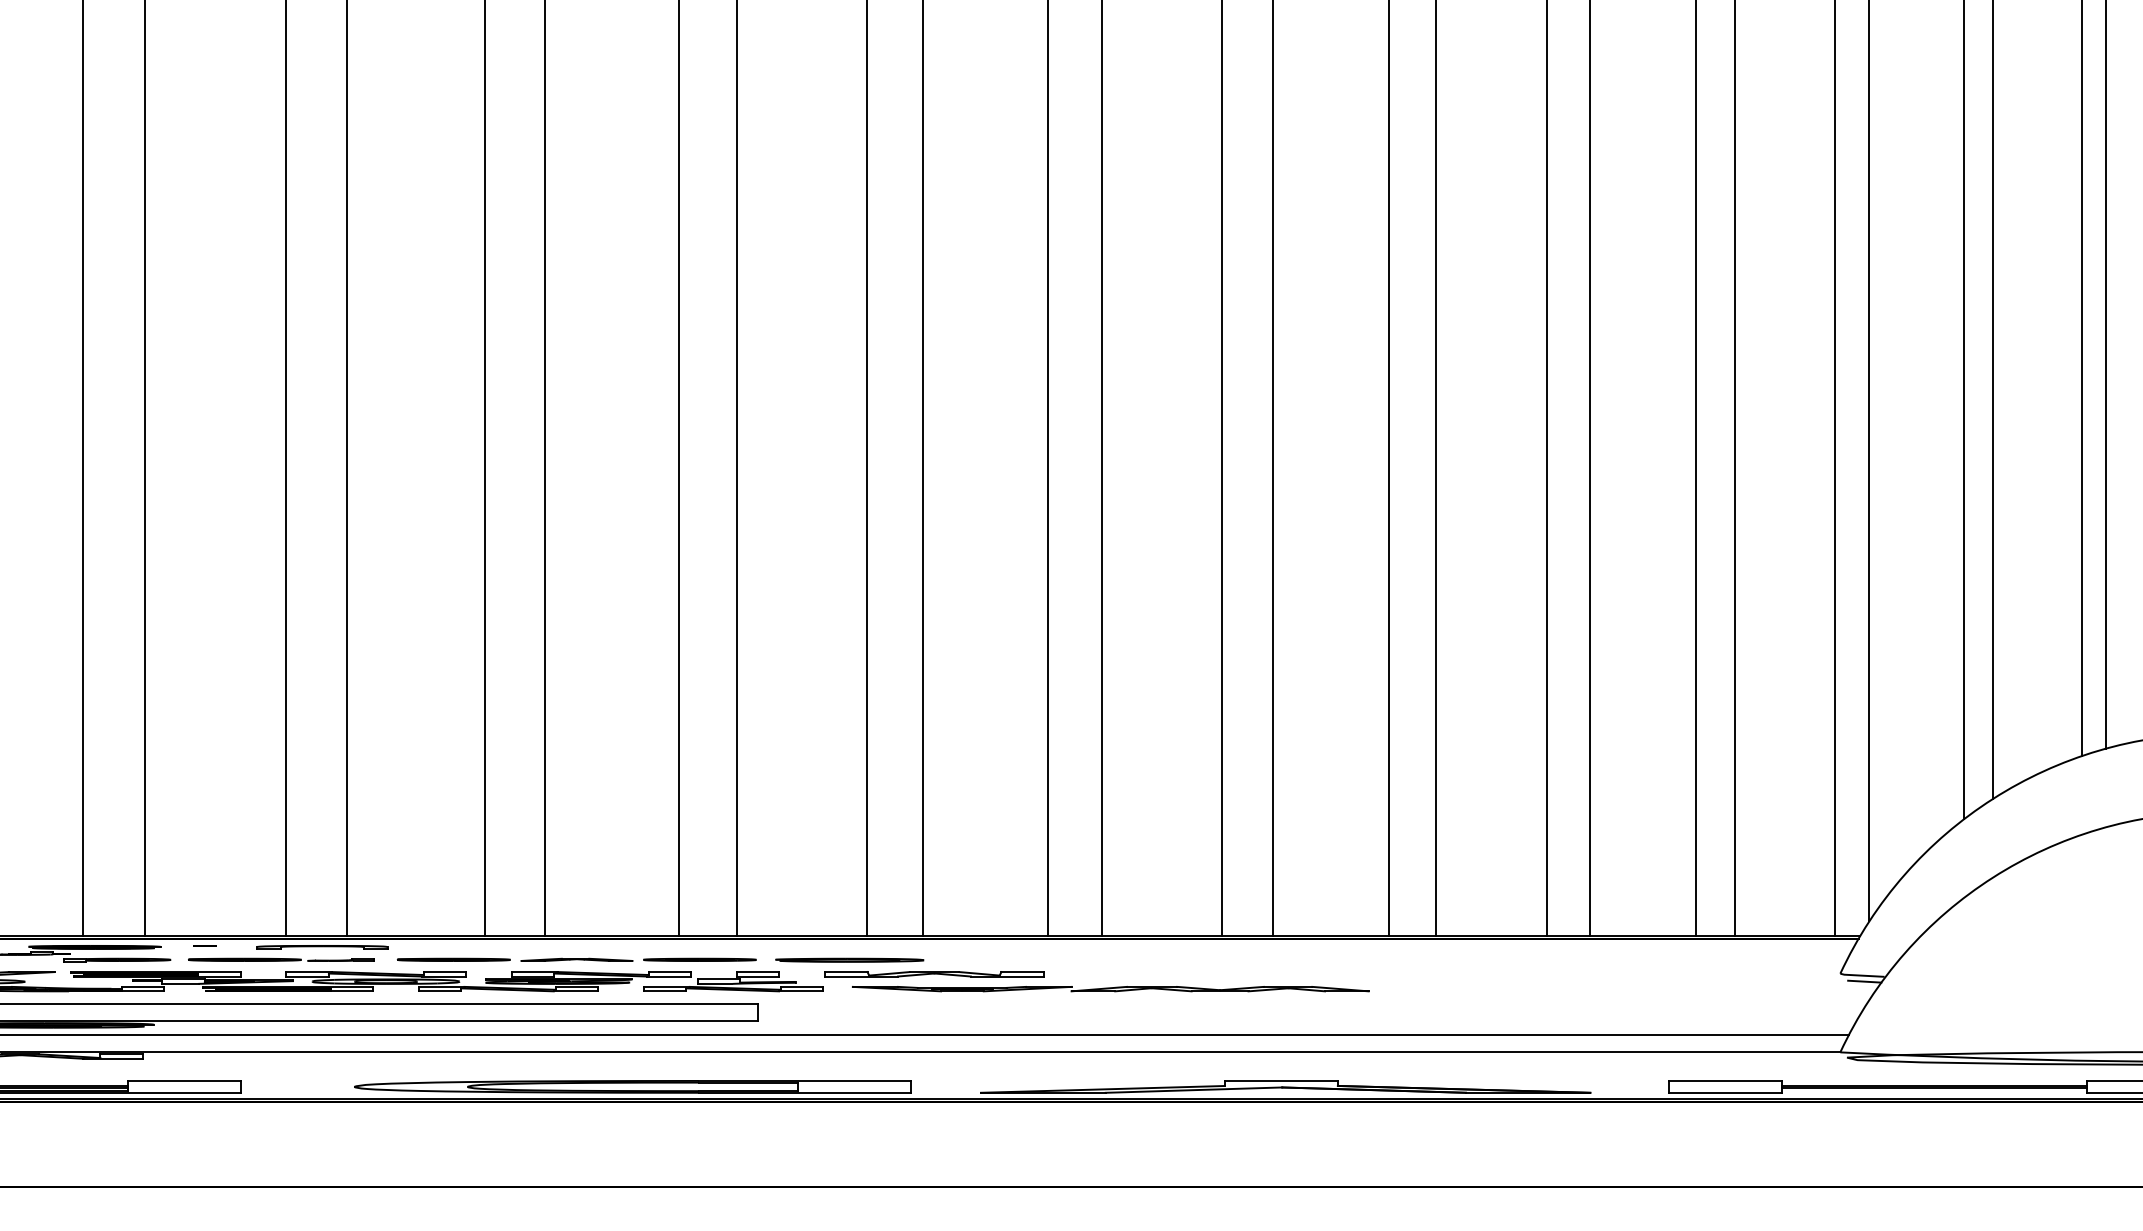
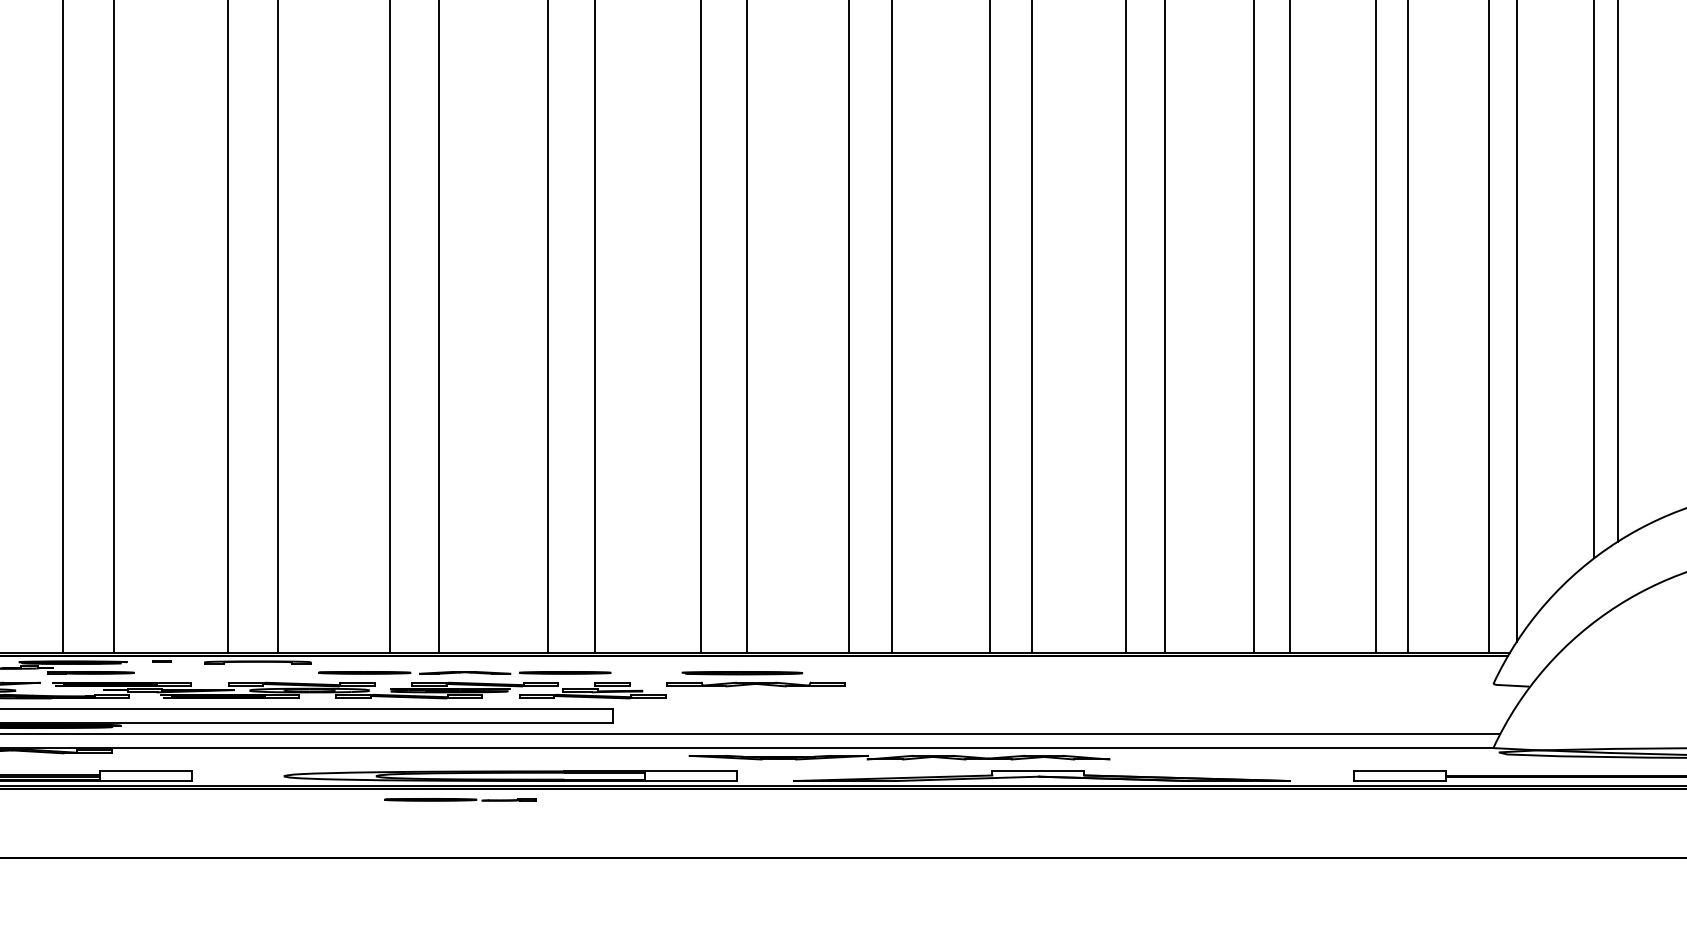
line: (281, 959) -> (460, 799), moved
part: (849, 959) -> (742, 672), moved
line: (1864, 981) -> (1513, 690), removed
part: (1110, 989) -> (899, 757), moved

